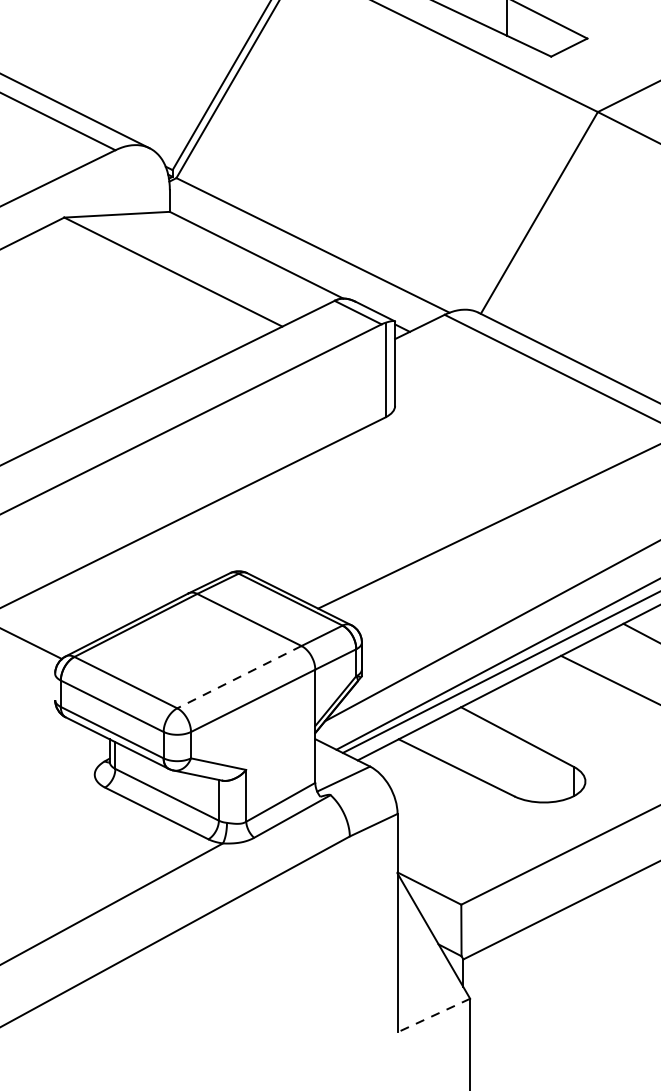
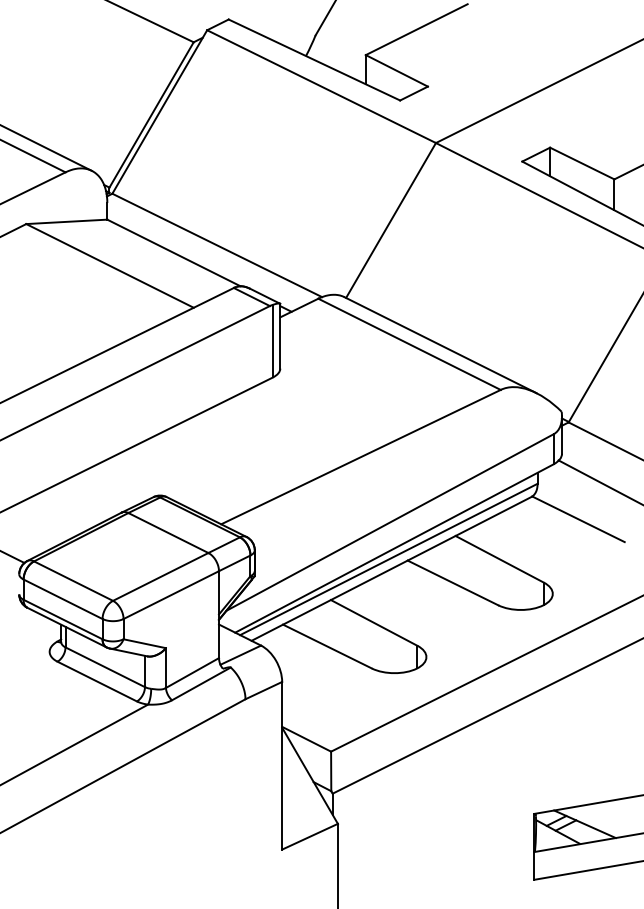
line: (239, 677) -> (160, 577), dashed -> solid
line: (434, 1015) -> (310, 836), dashed -> solid

